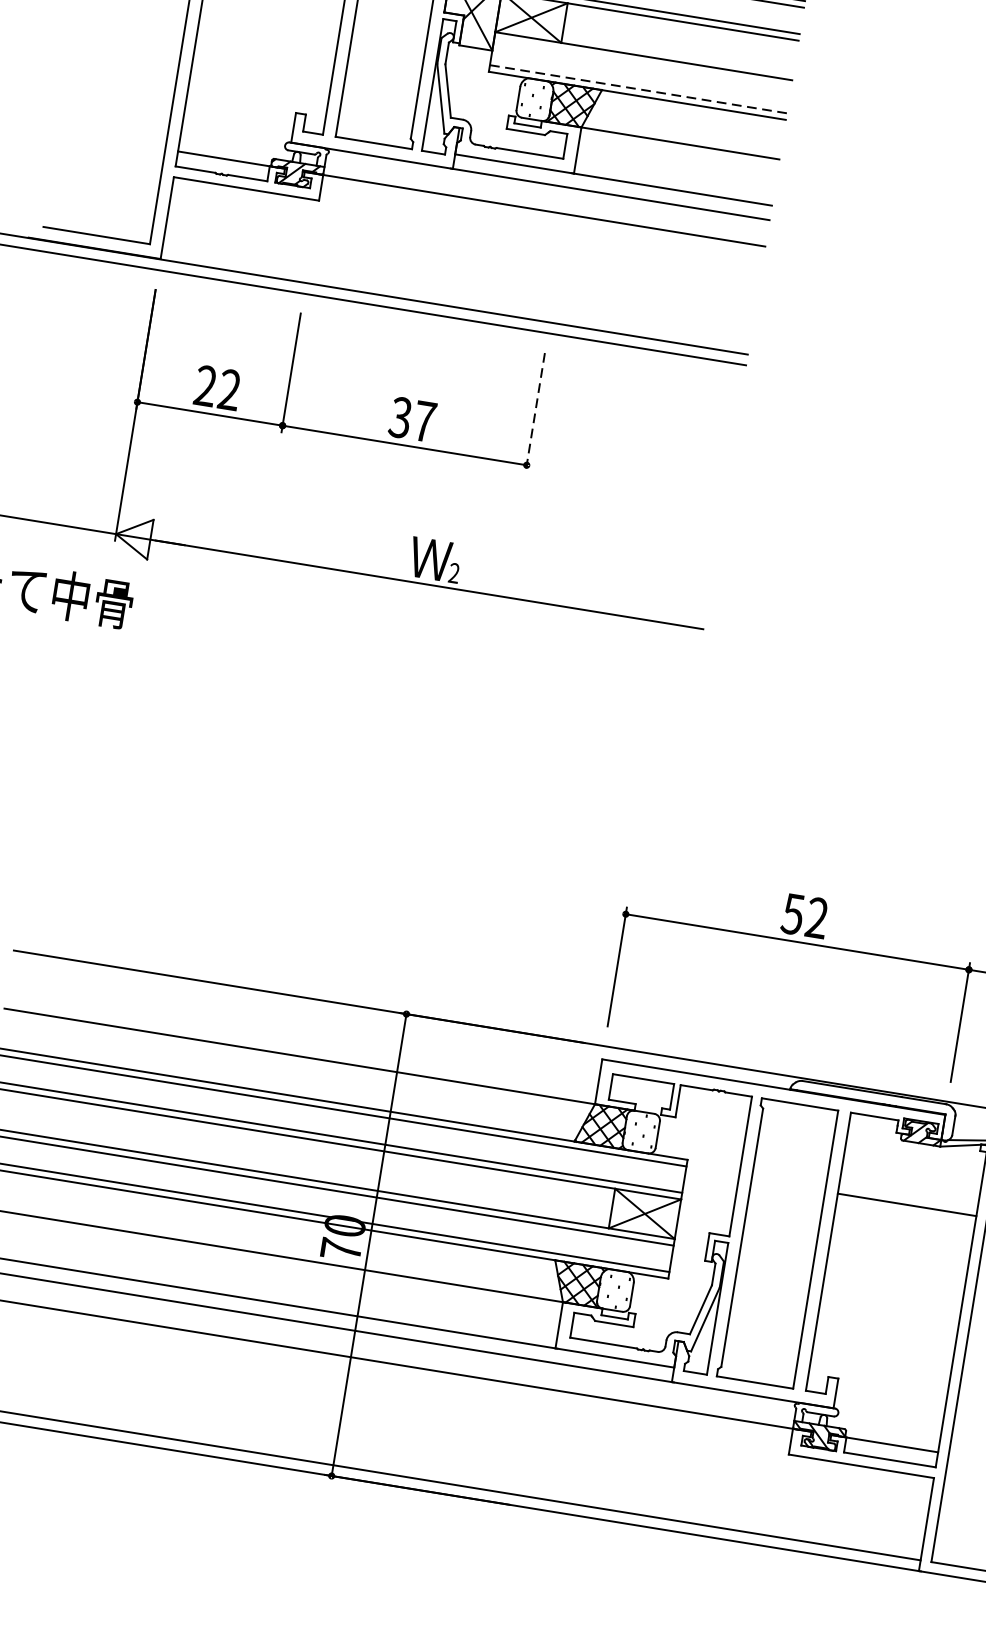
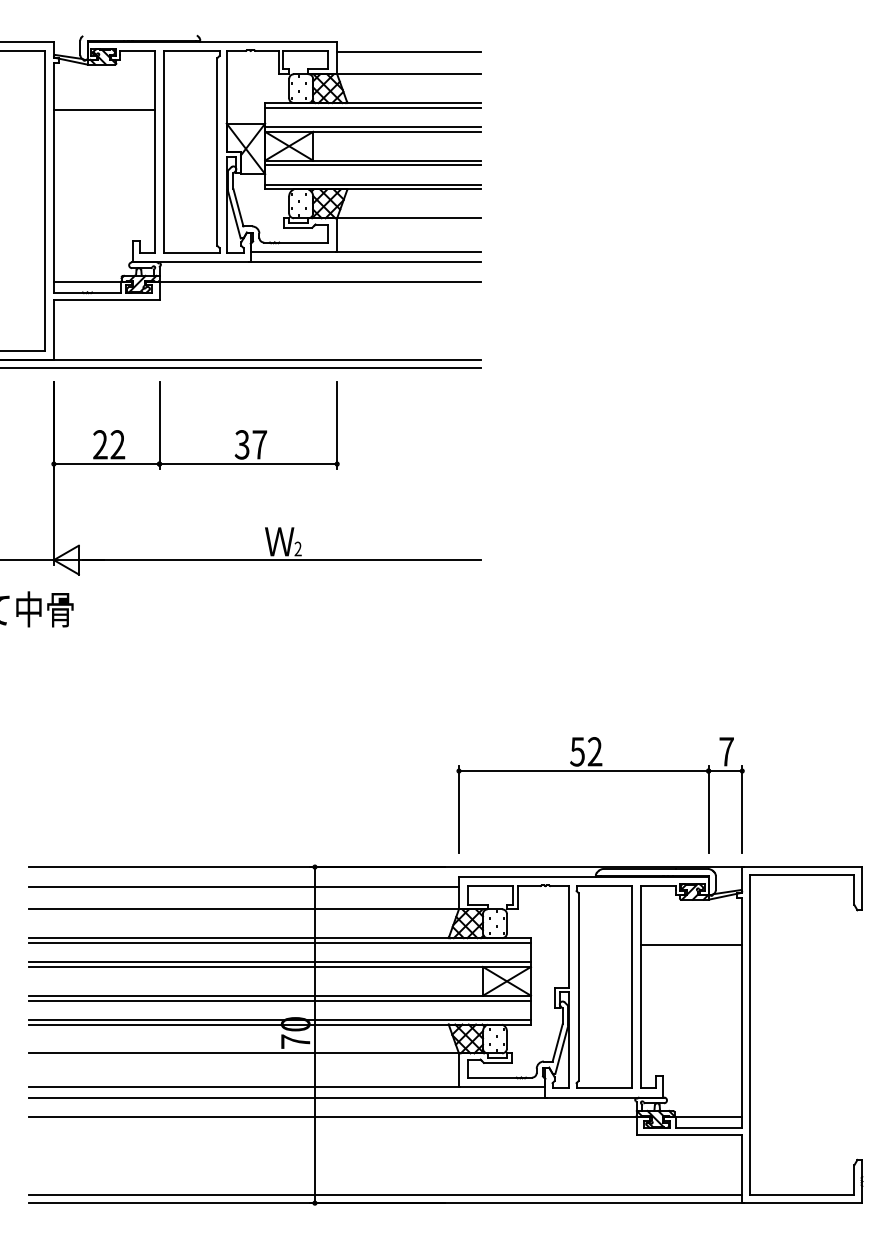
line: (643, 62) -> (373, 165), added
line: (637, 88) -> (372, 184), dashed -> solid
line: (535, 413) -> (337, 426), dashed -> solid
line: (303, 1026) -> (243, 887), added

